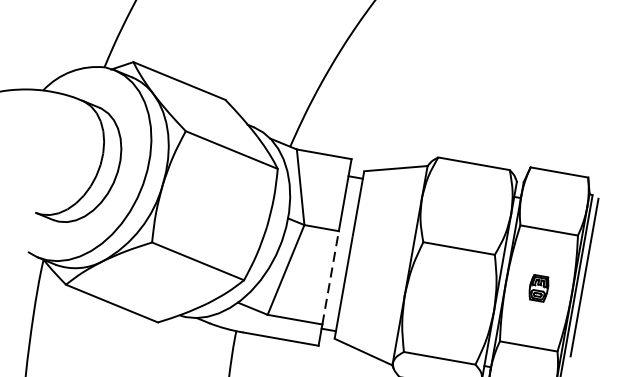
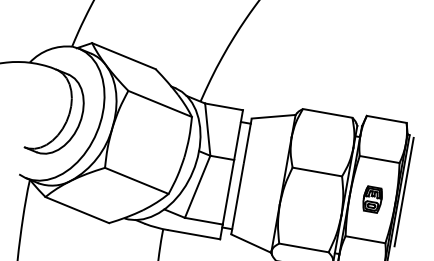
line: (330, 278) -> (228, 192), dashed -> solid
part: (538, 288) -> (372, 199), size x1.43

